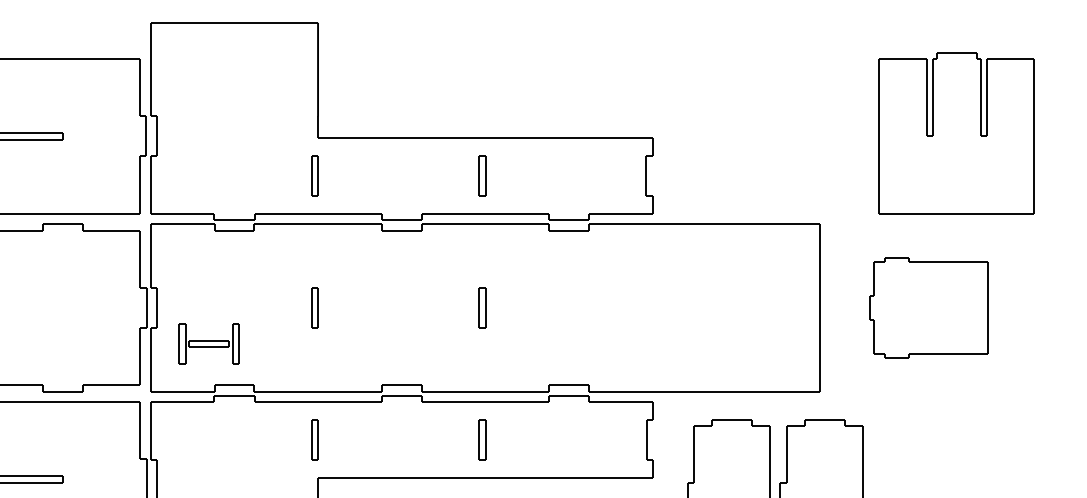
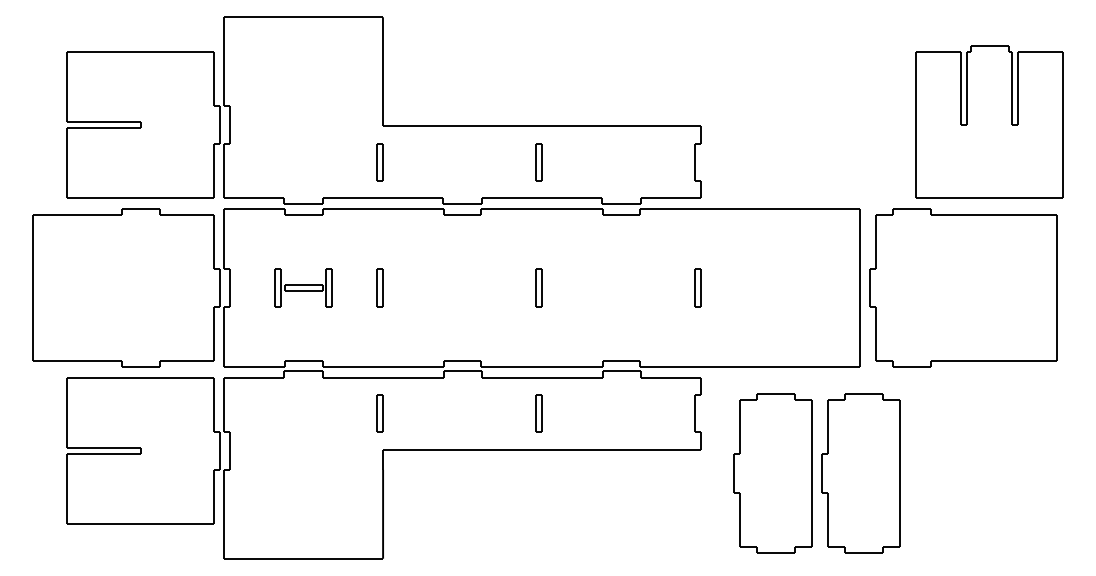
part: (649, 307) -> (697, 287), added
part: (929, 307) -> (963, 287), size x1.67
part: (209, 343) -> (303, 287), moved

